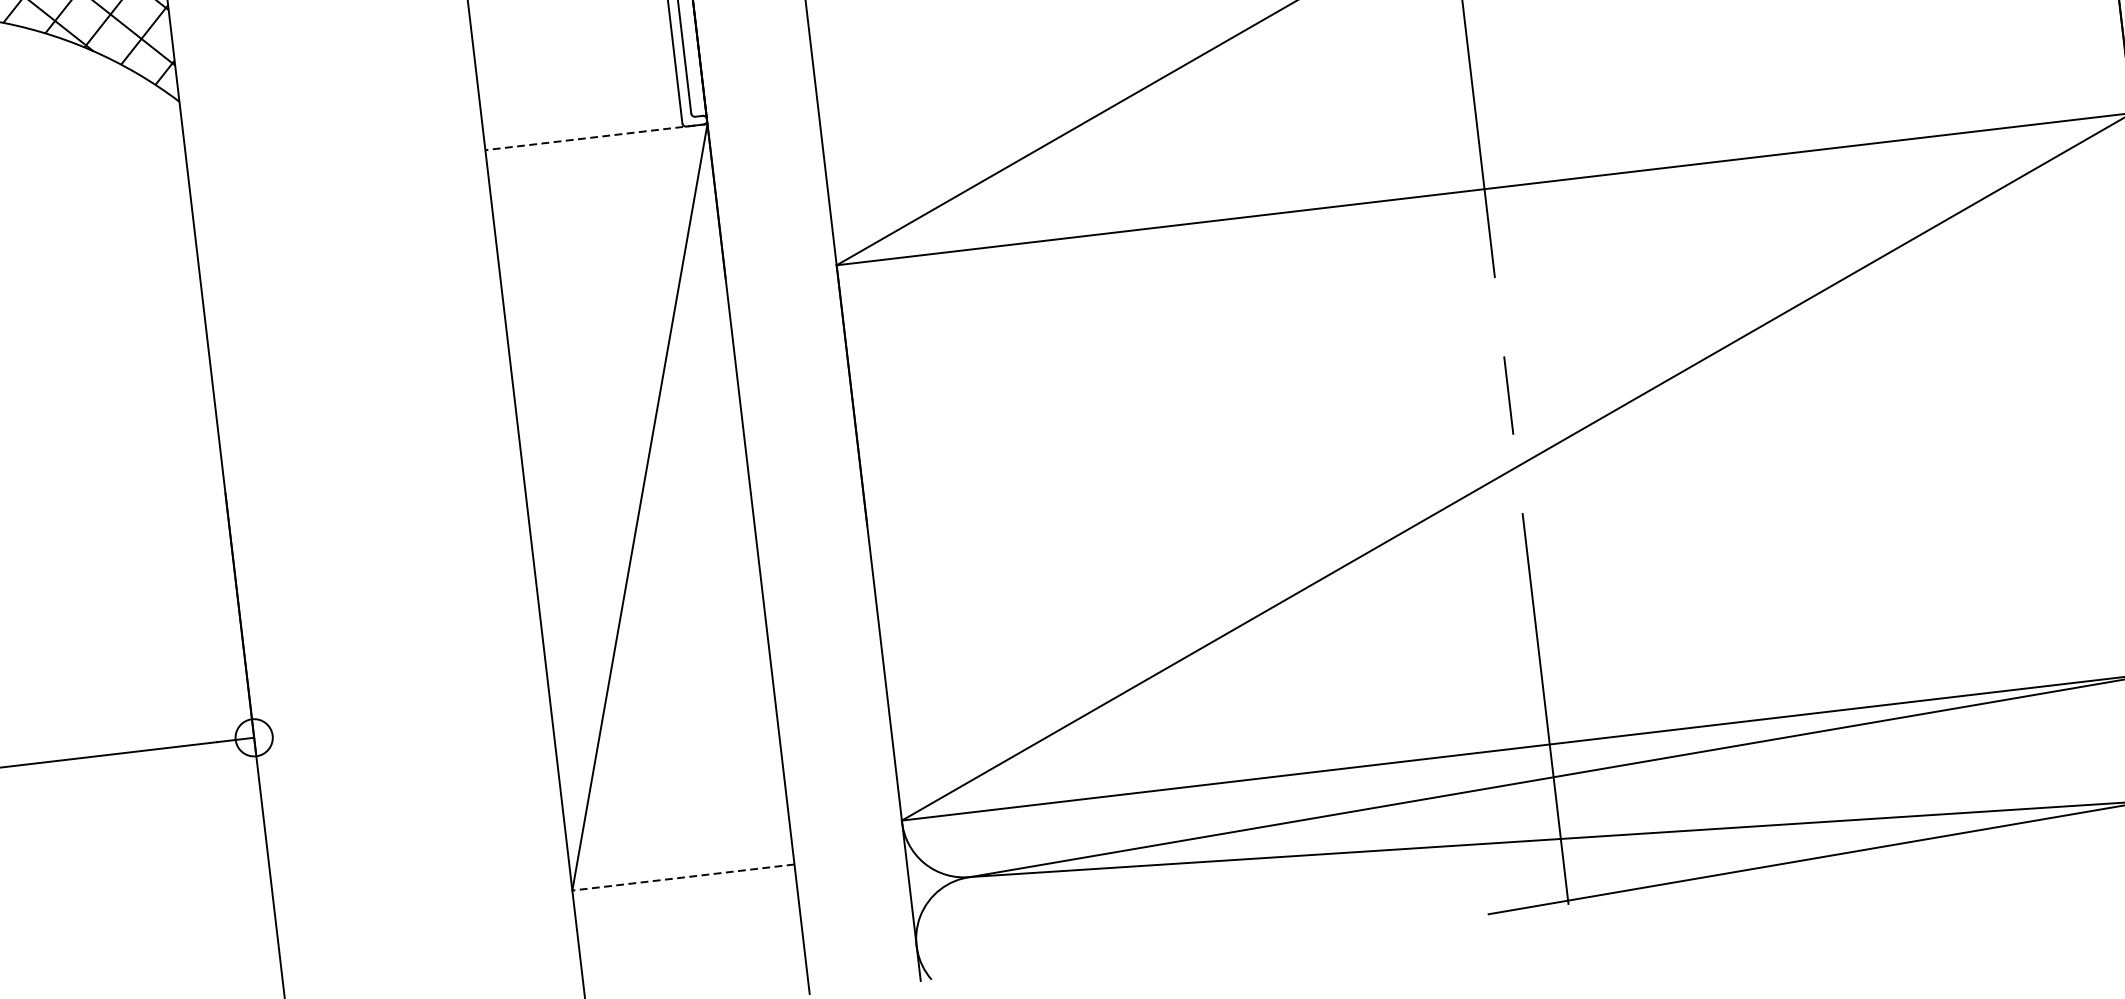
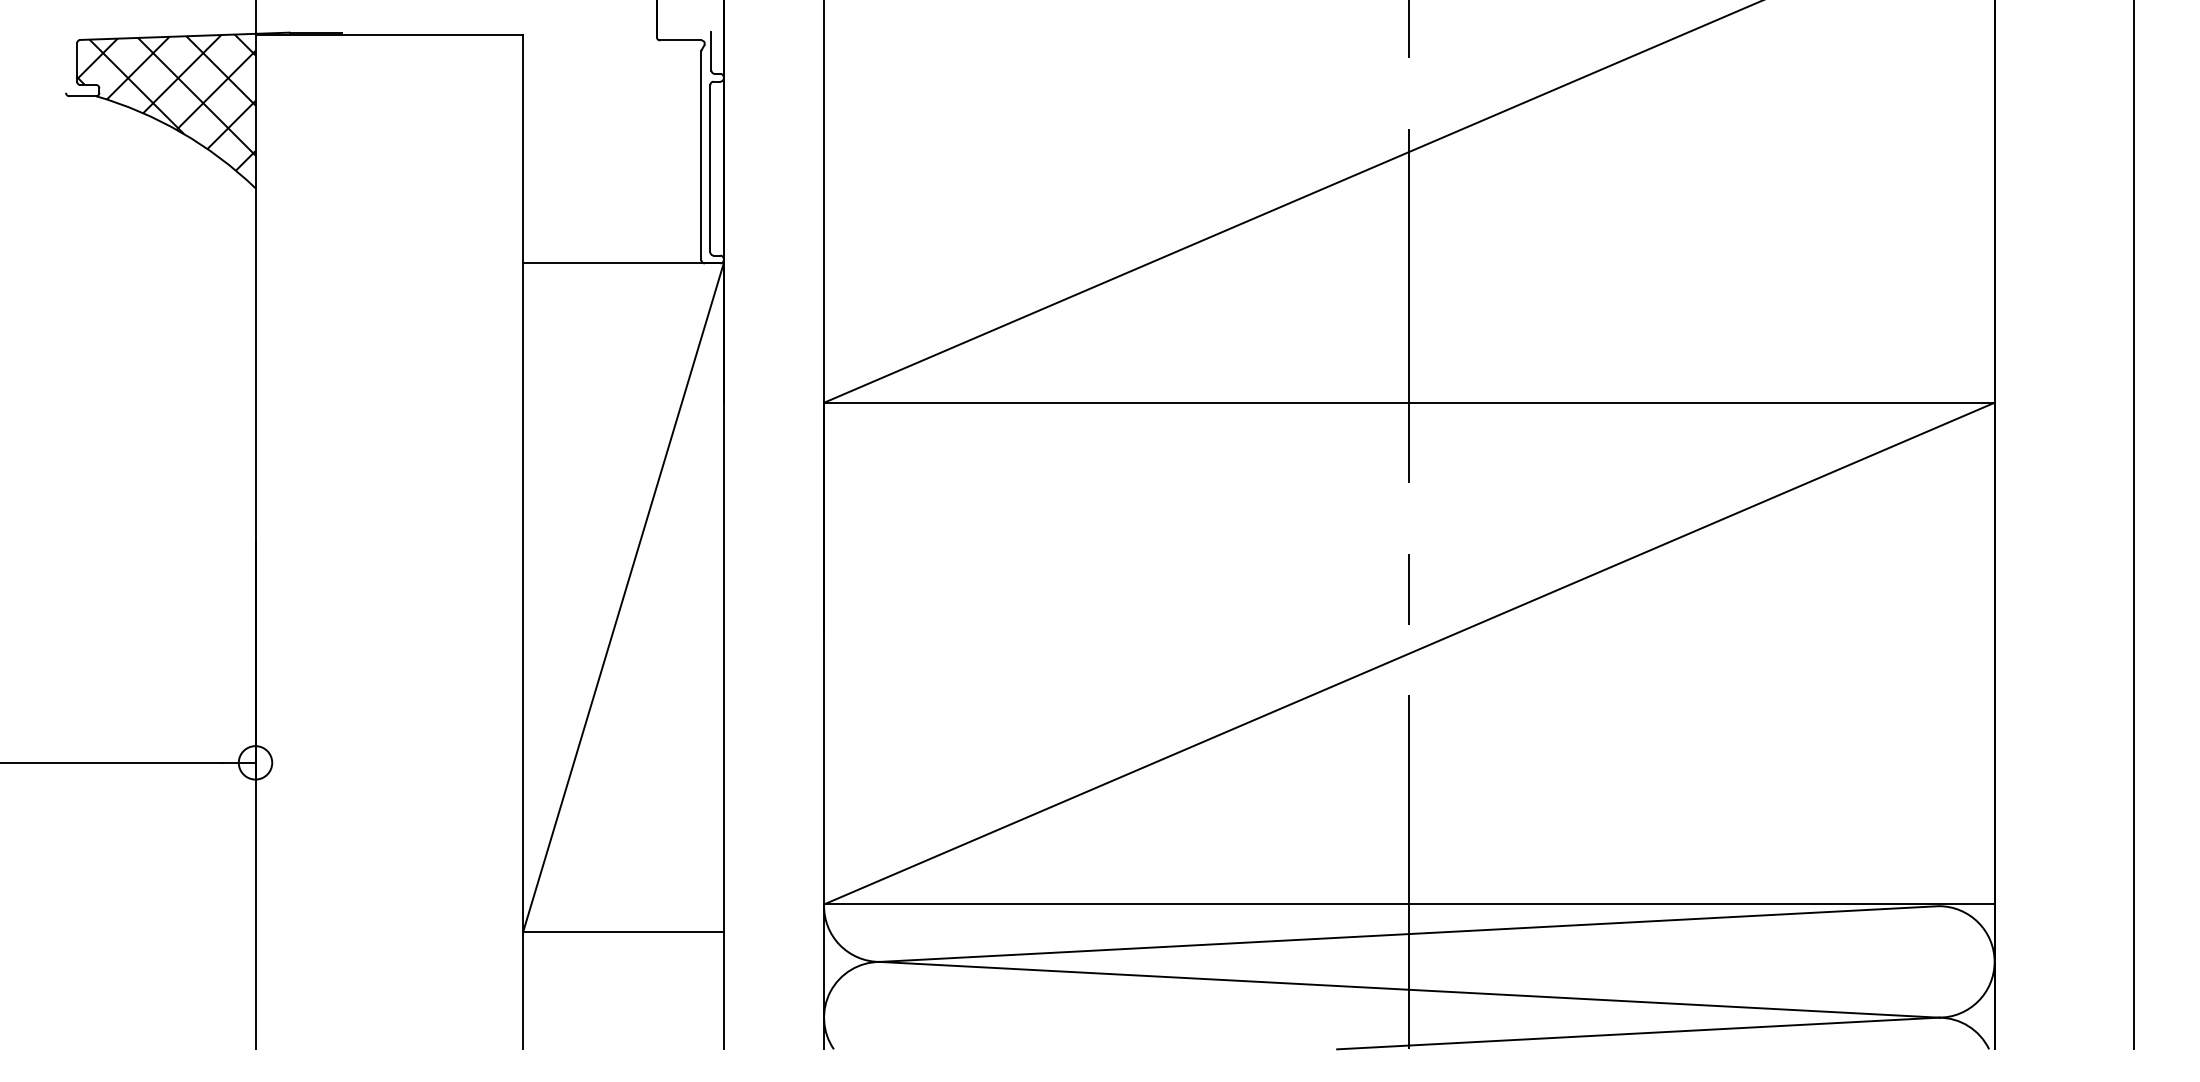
line: (595, 137) -> (622, 263), dashed -> solid
line: (682, 877) -> (622, 932), dashed -> solid

